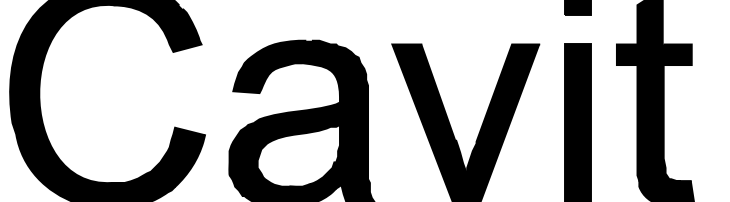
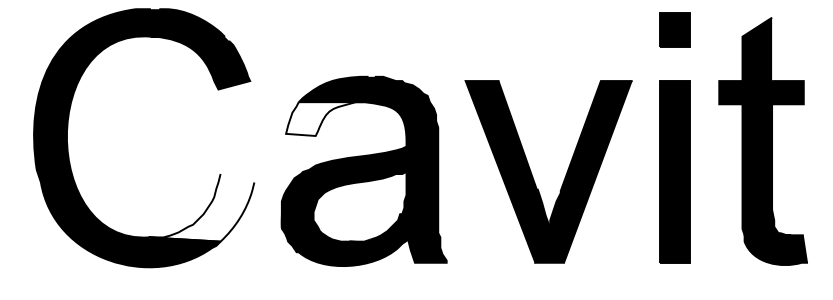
fill: (268, 78) -> (325, 119), removed
fill: (158, 156) -> (201, 207), removed

